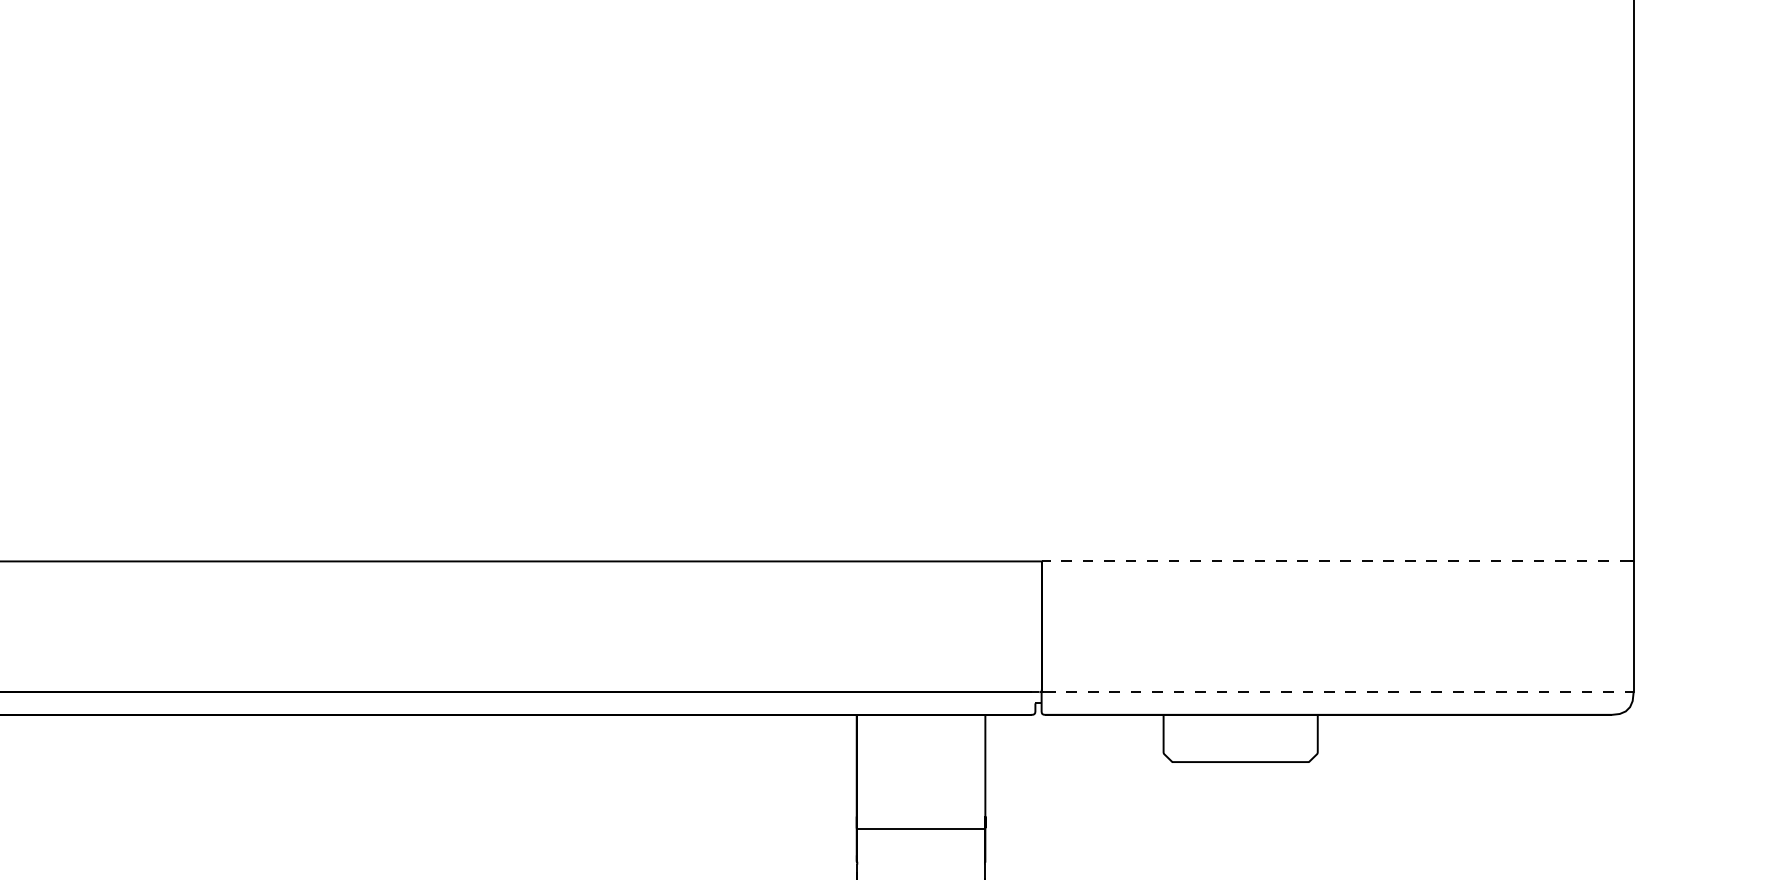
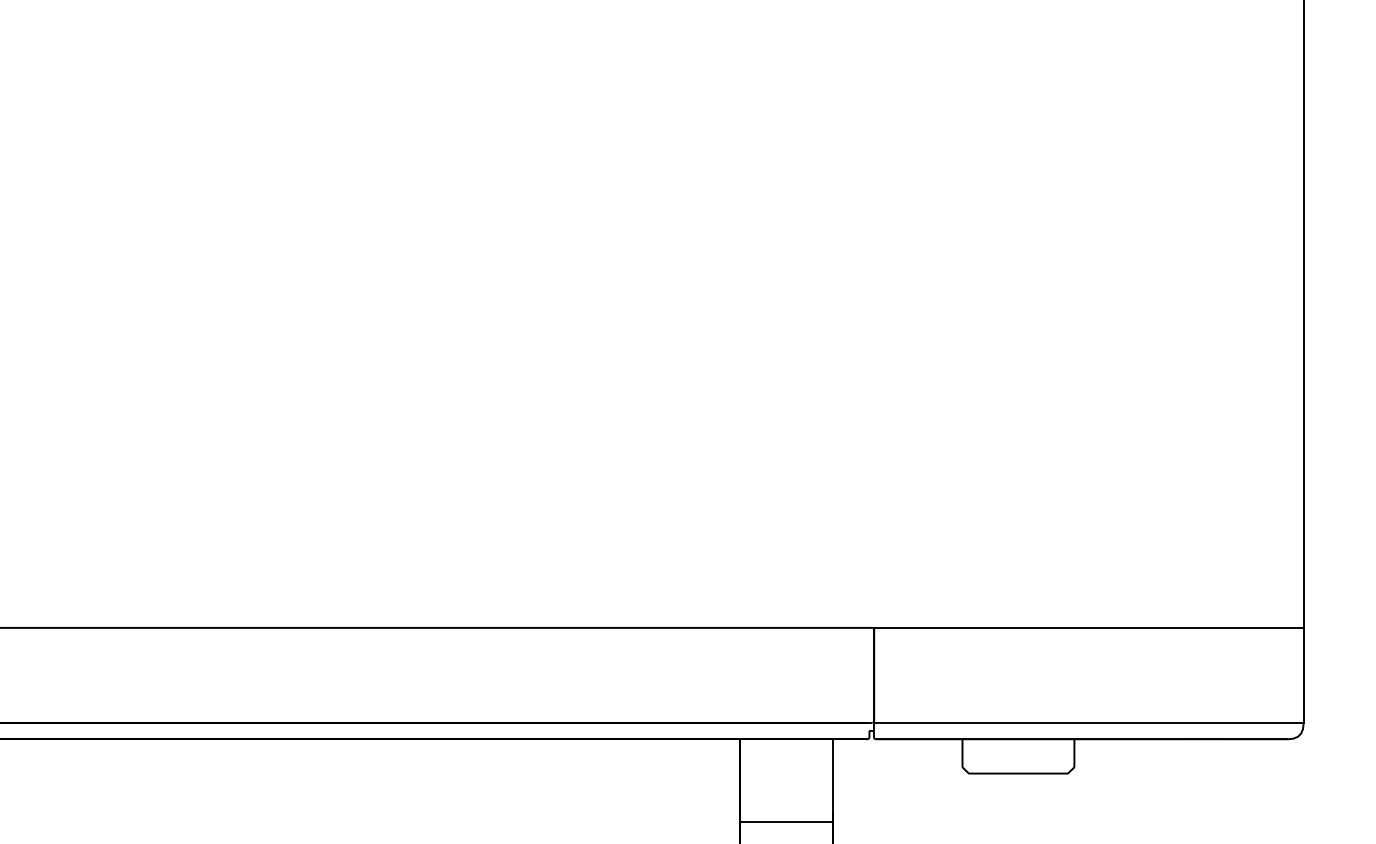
line: (1337, 560) -> (1088, 627), dashed -> solid
line: (1338, 691) -> (1089, 722), dashed -> solid

